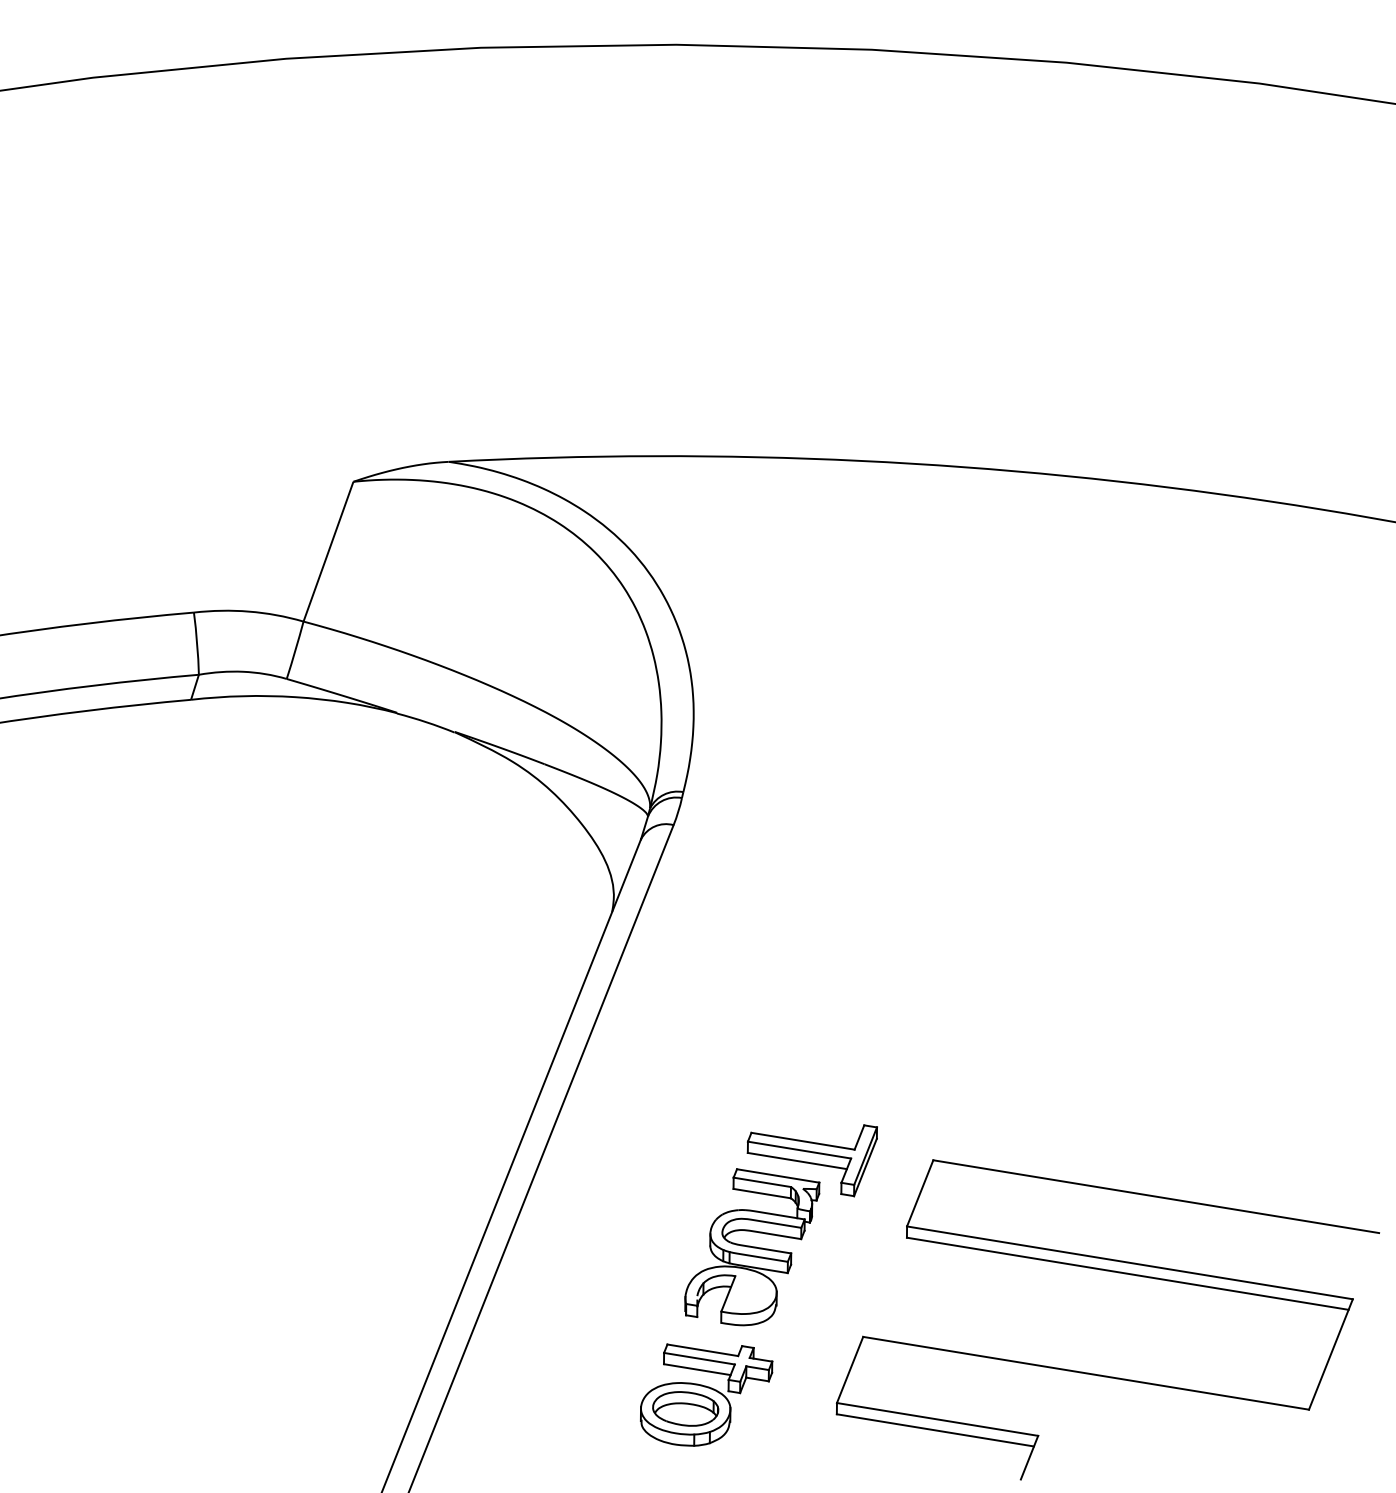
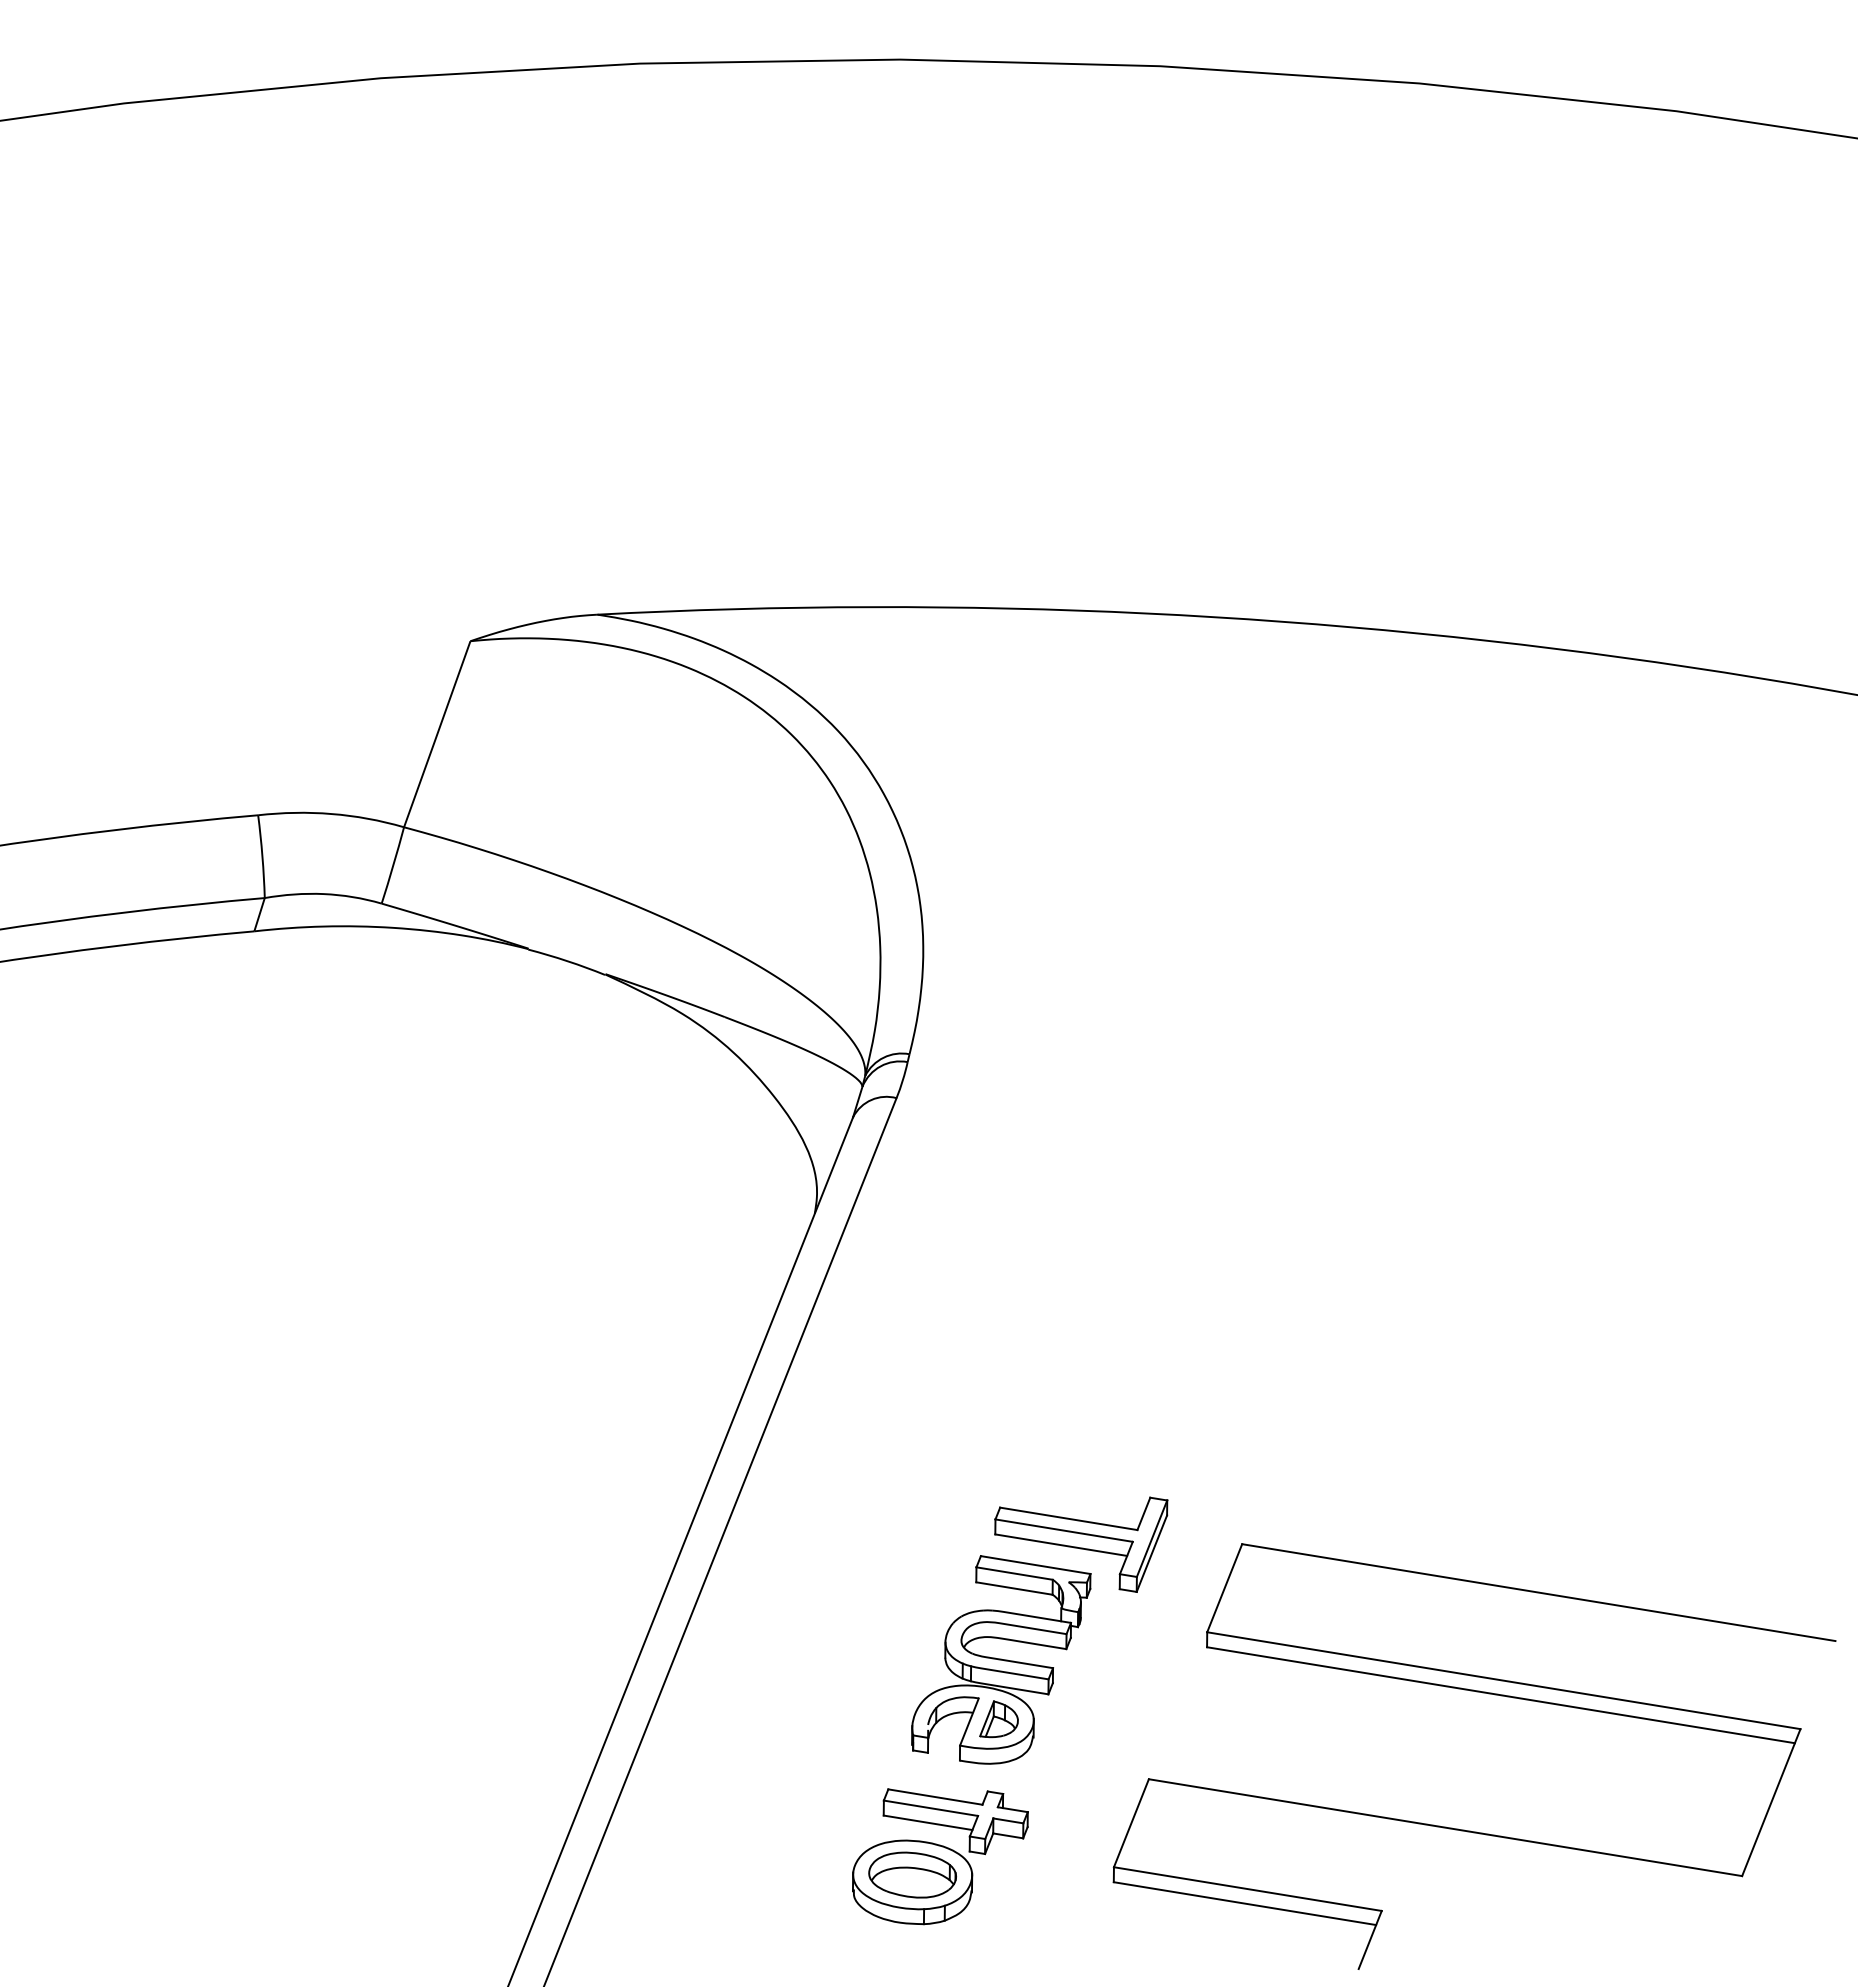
part: (750, 1292) -> (998, 1719), added

